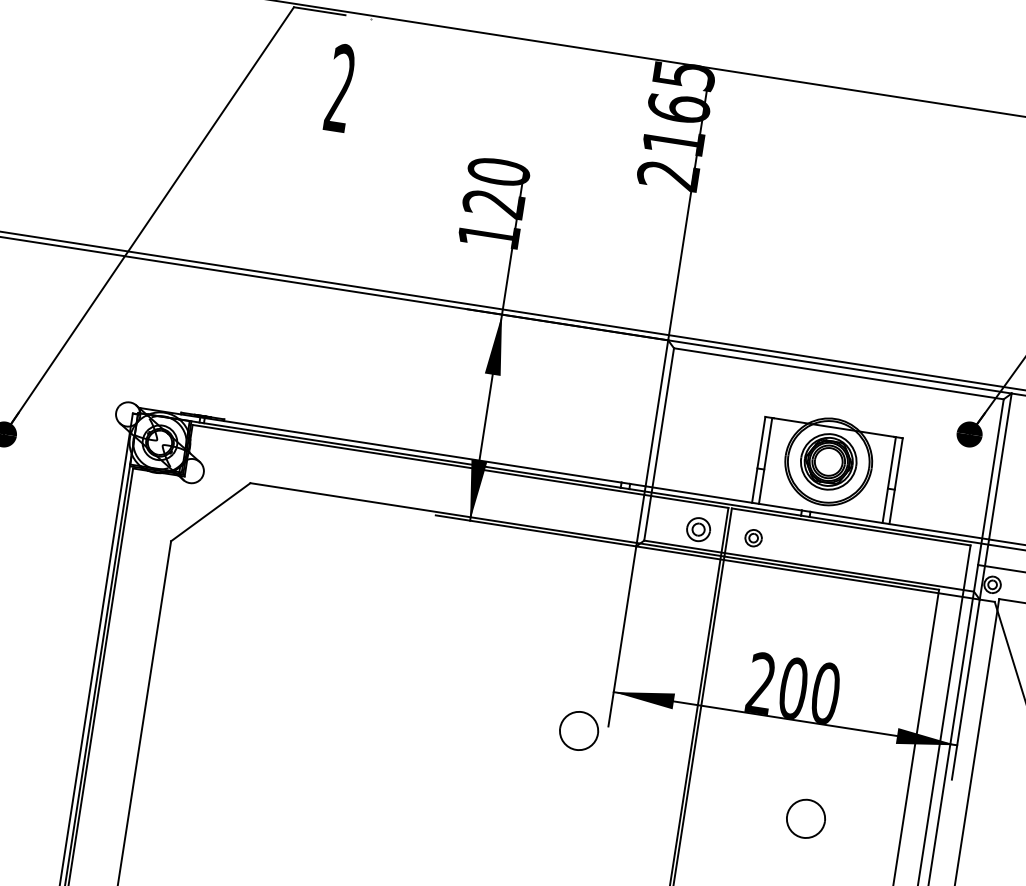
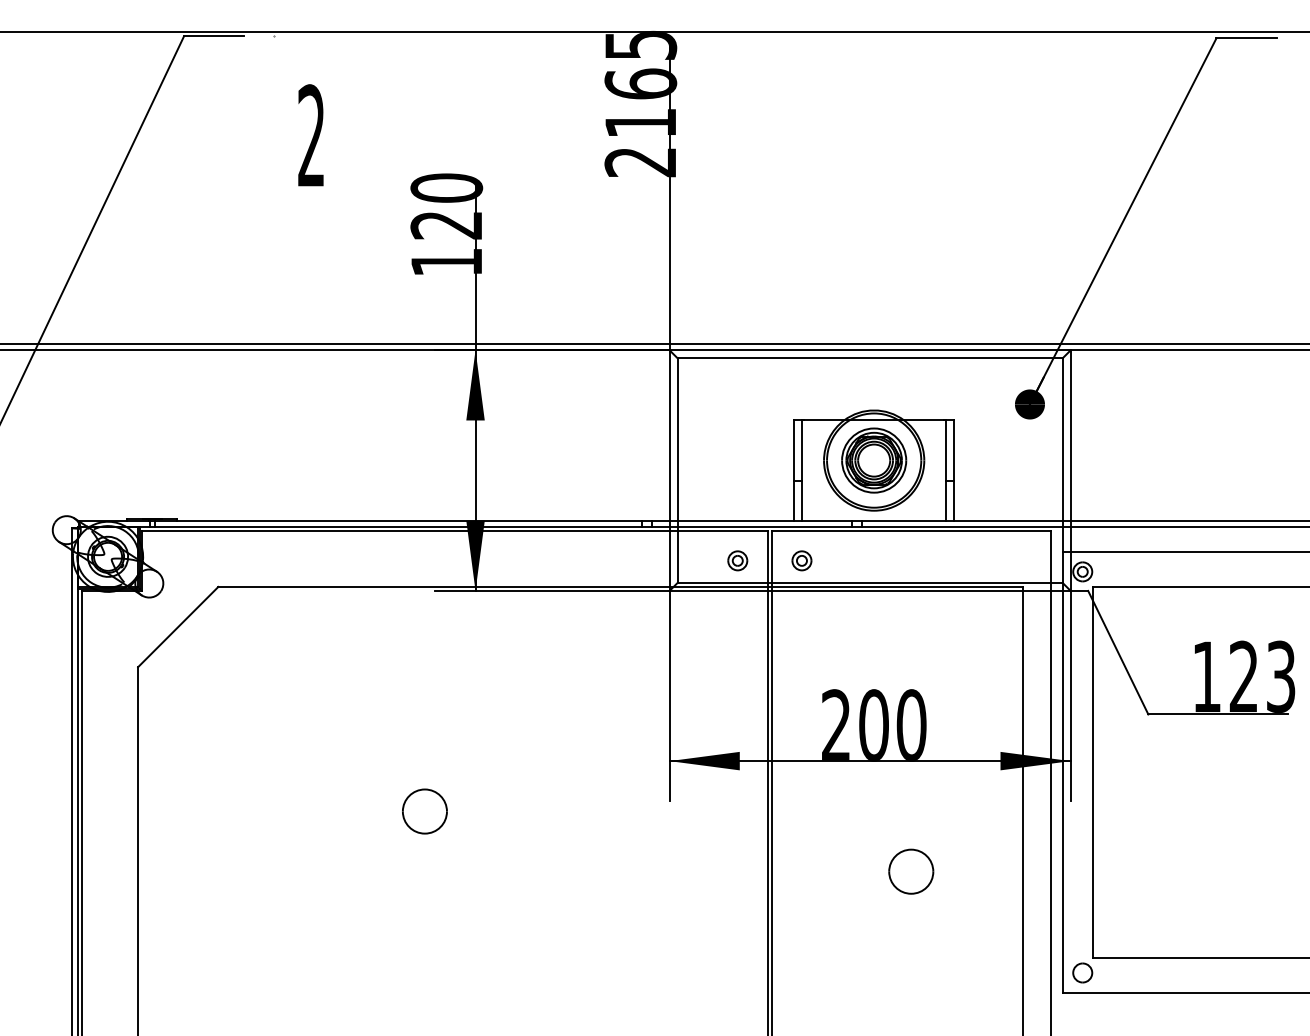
text: (339, 88) -> (310, 135), moved
part: (698, 529) -> (737, 560), size x0.71
part: (578, 730) -> (424, 811), moved

